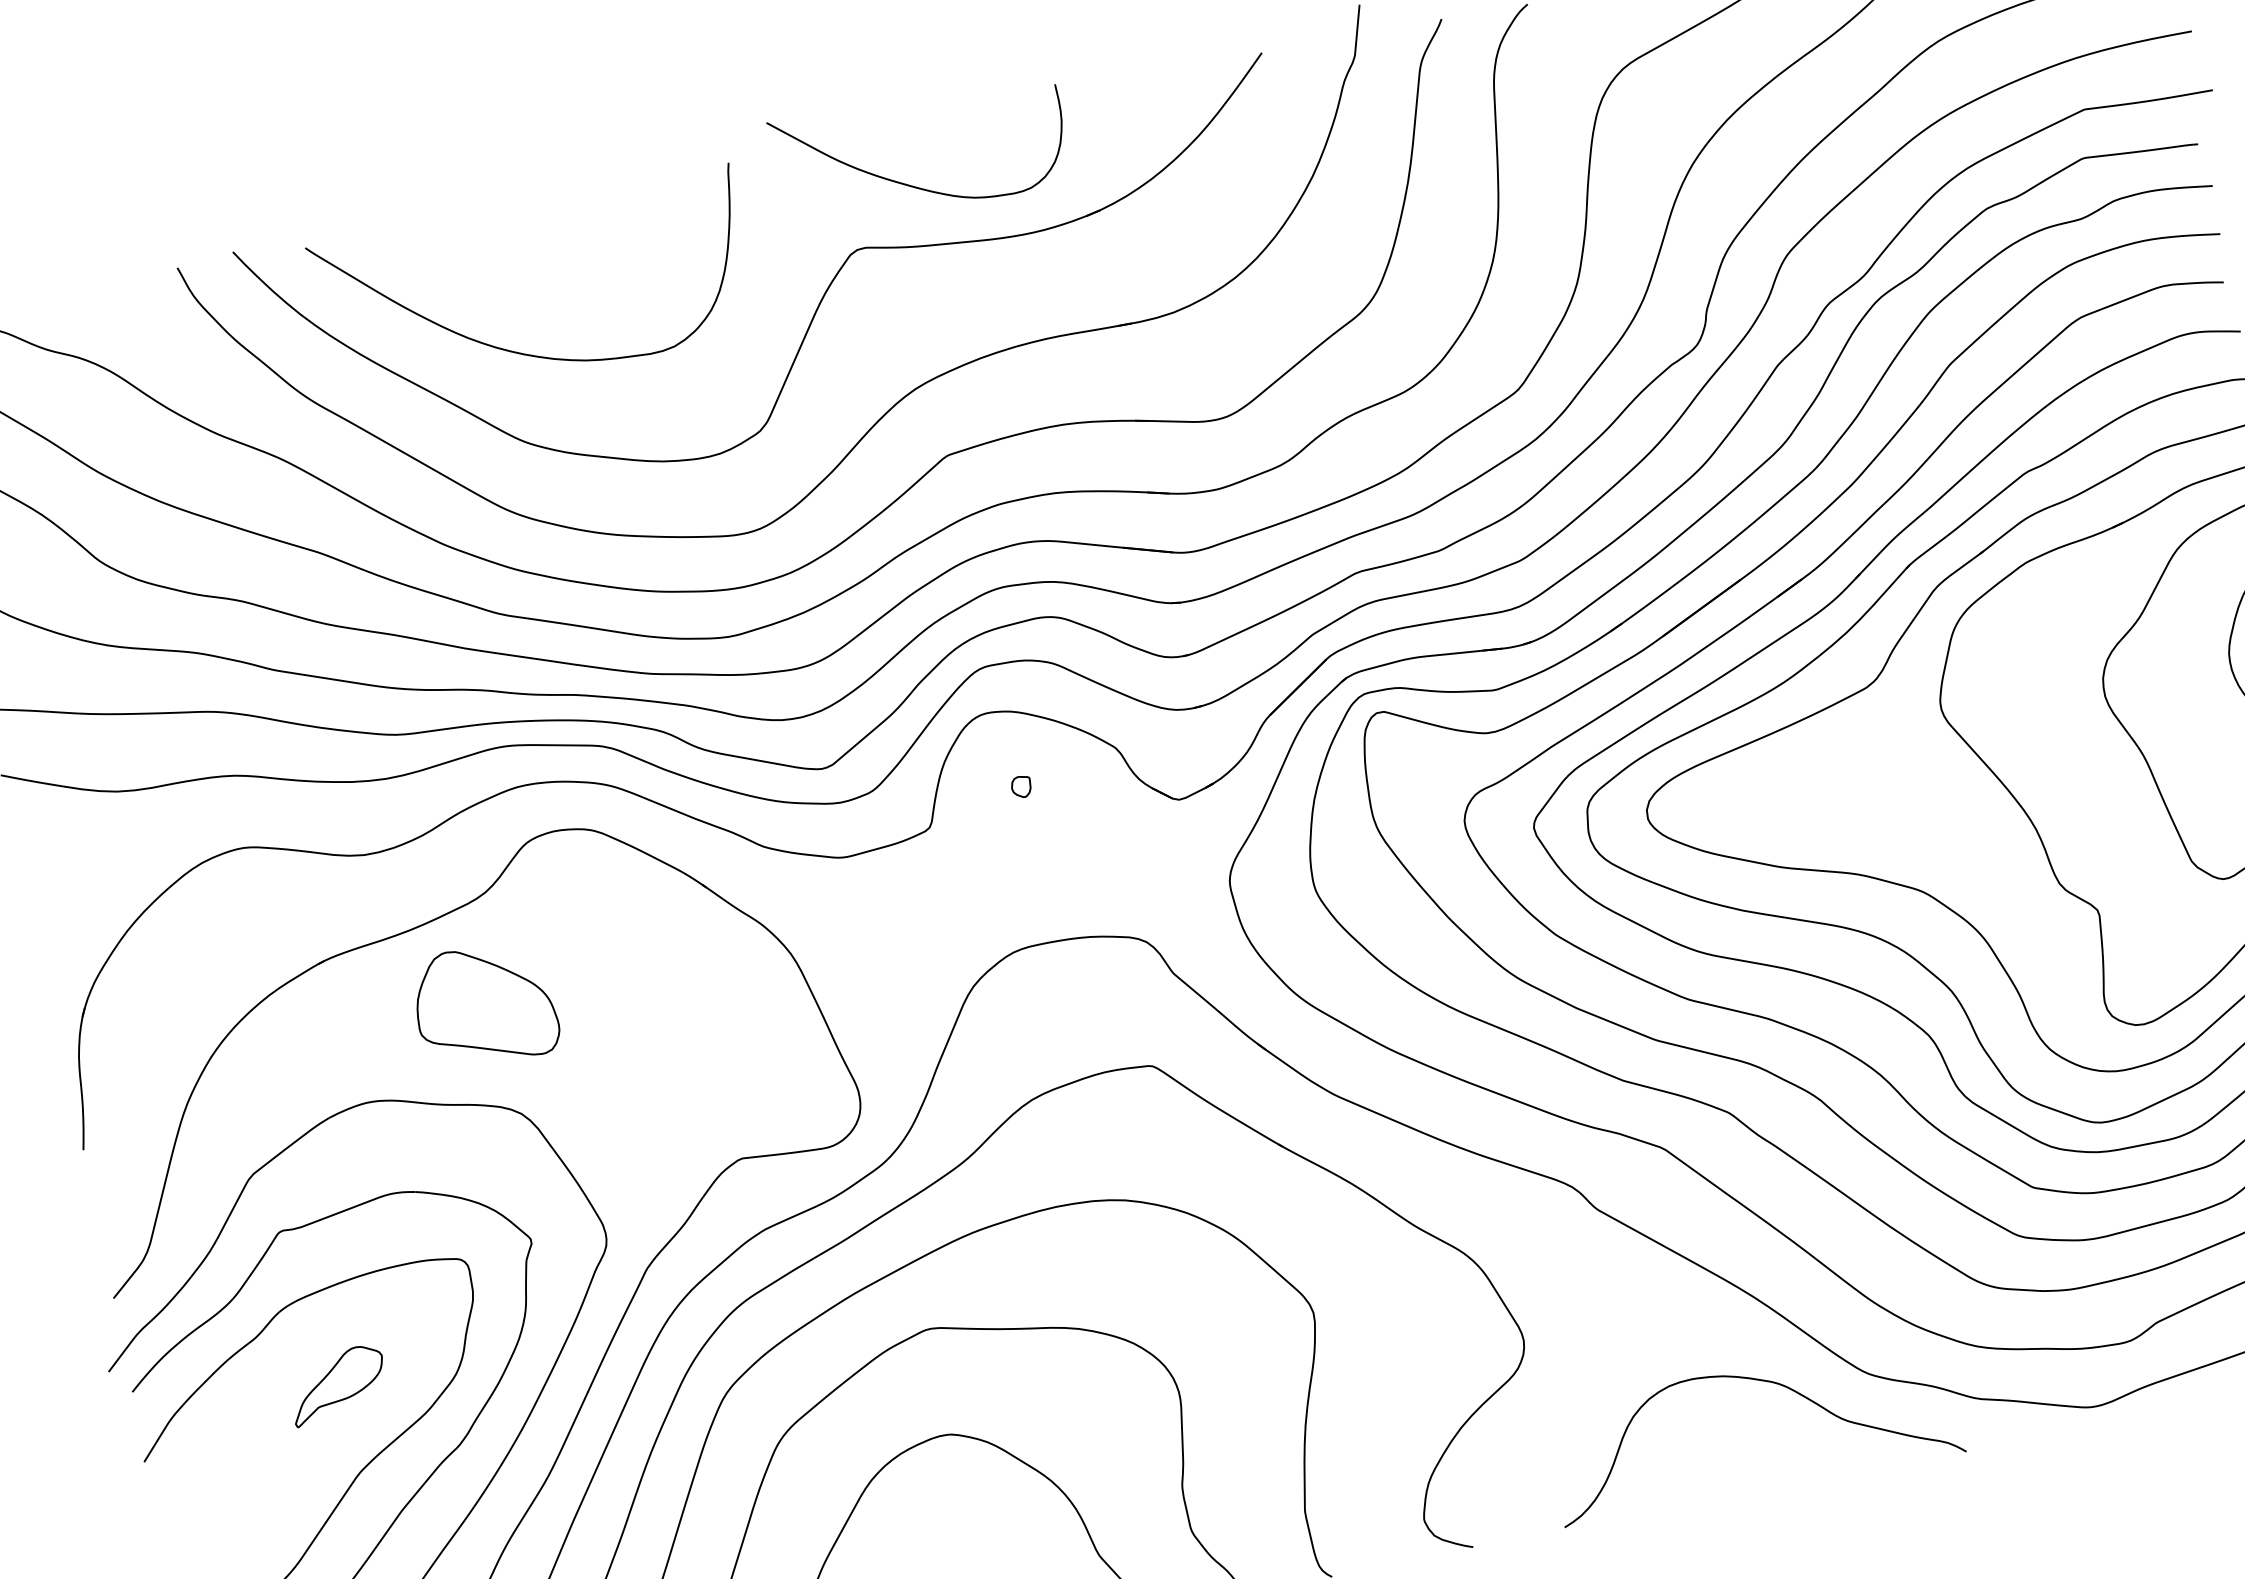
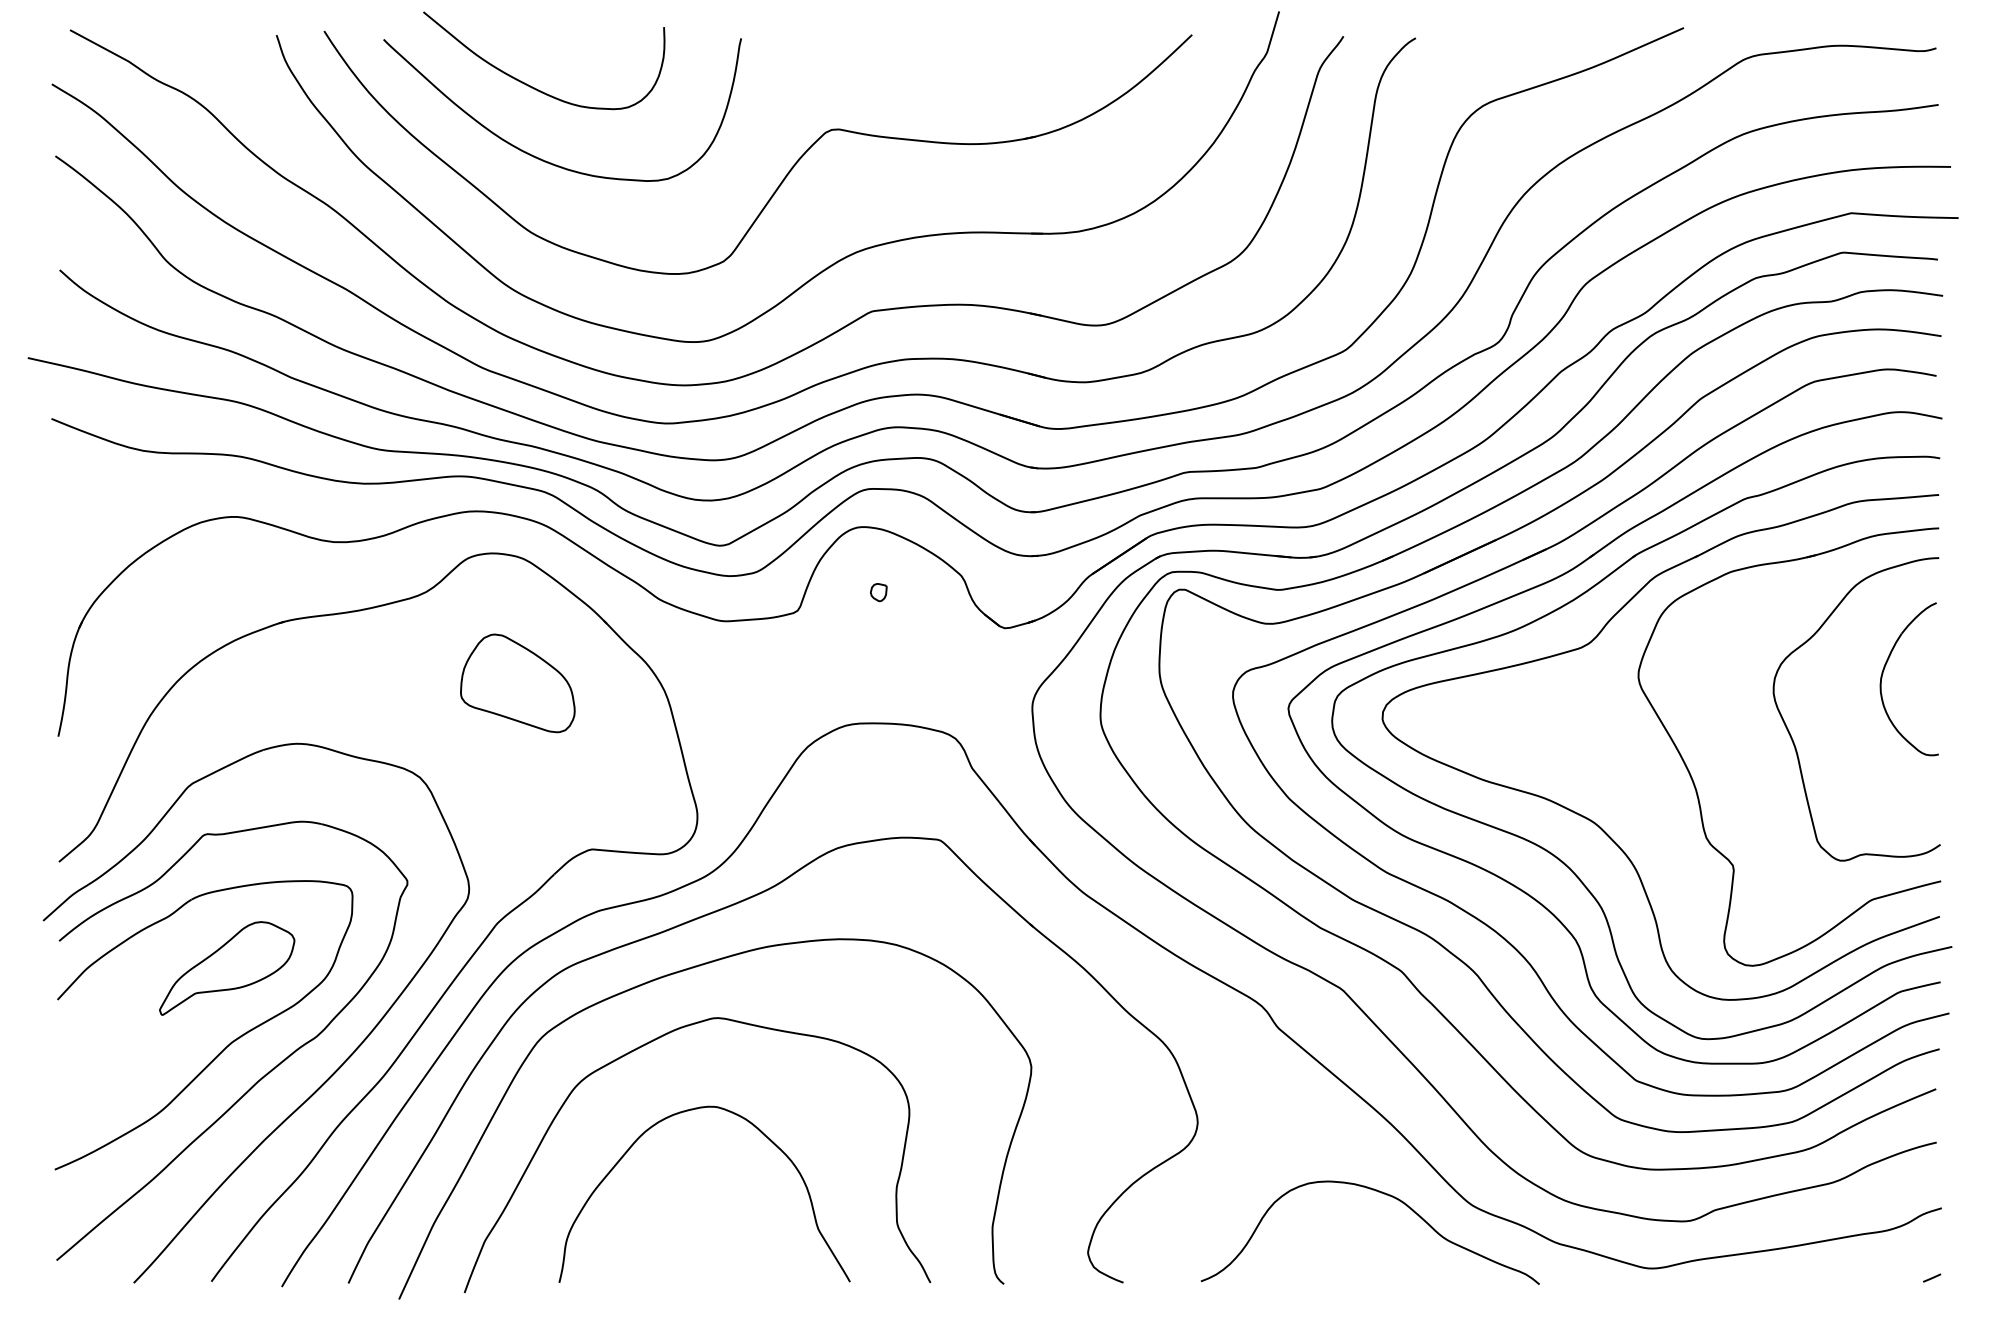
curve: (913, 185) -> (532, 86), moved
part: (484, 1005) -> (517, 683), moved
part: (338, 1385) -> (227, 968), size x1.67

